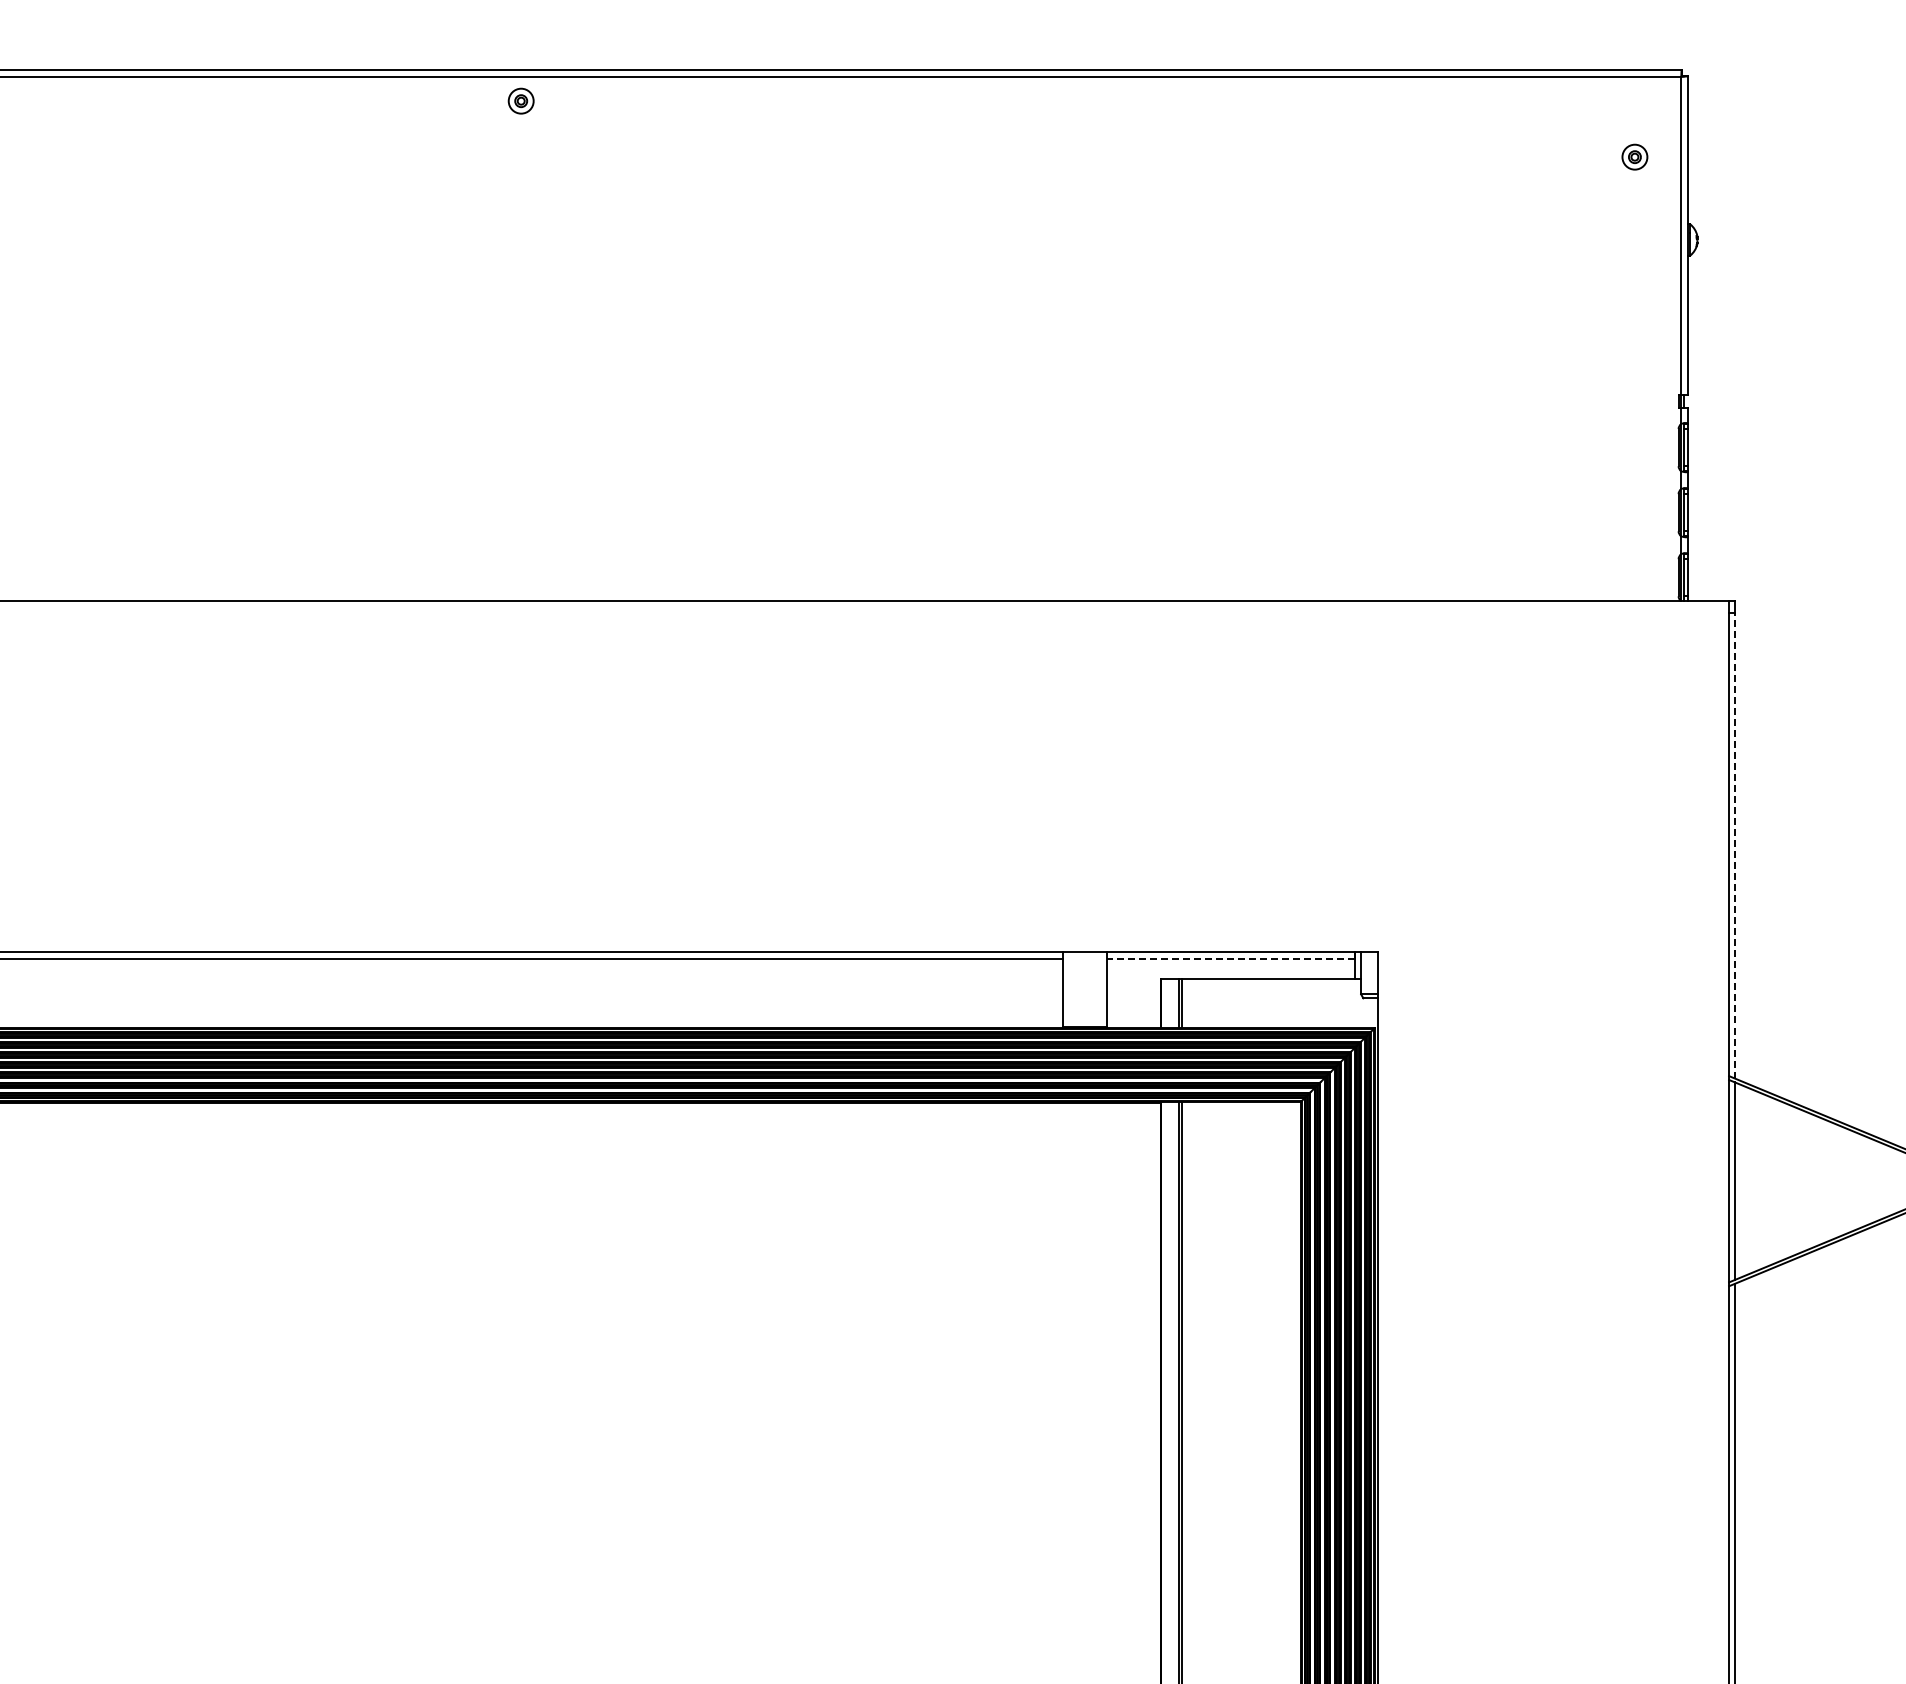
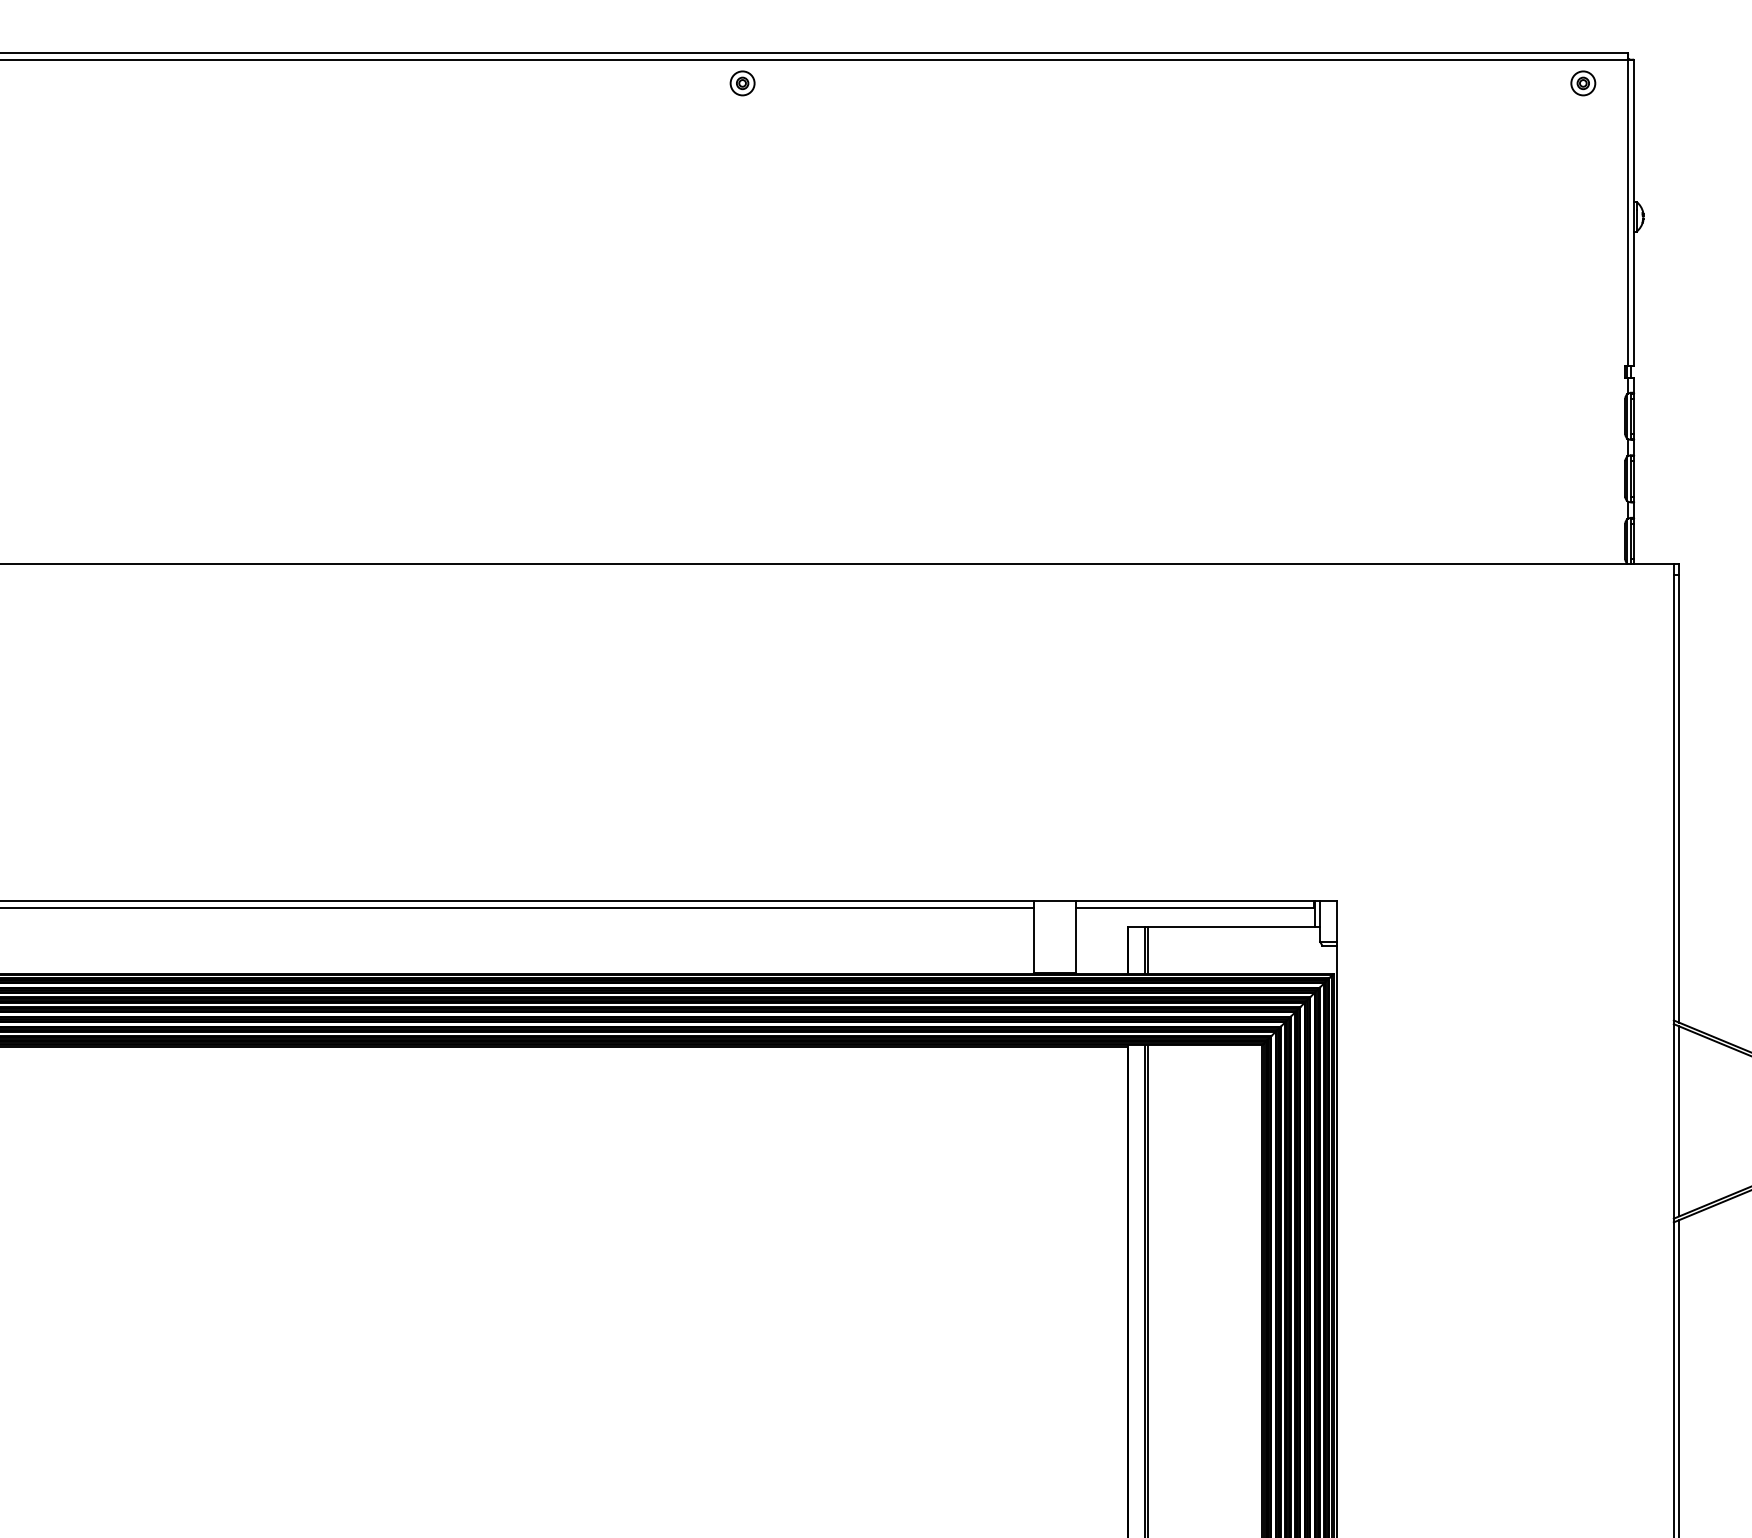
part: (520, 100) -> (741, 82), moved
part: (1634, 156) -> (1582, 82), moved
line: (1734, 845) -> (1679, 798), dashed -> solid
line: (1230, 958) -> (1194, 907), dashed -> solid

